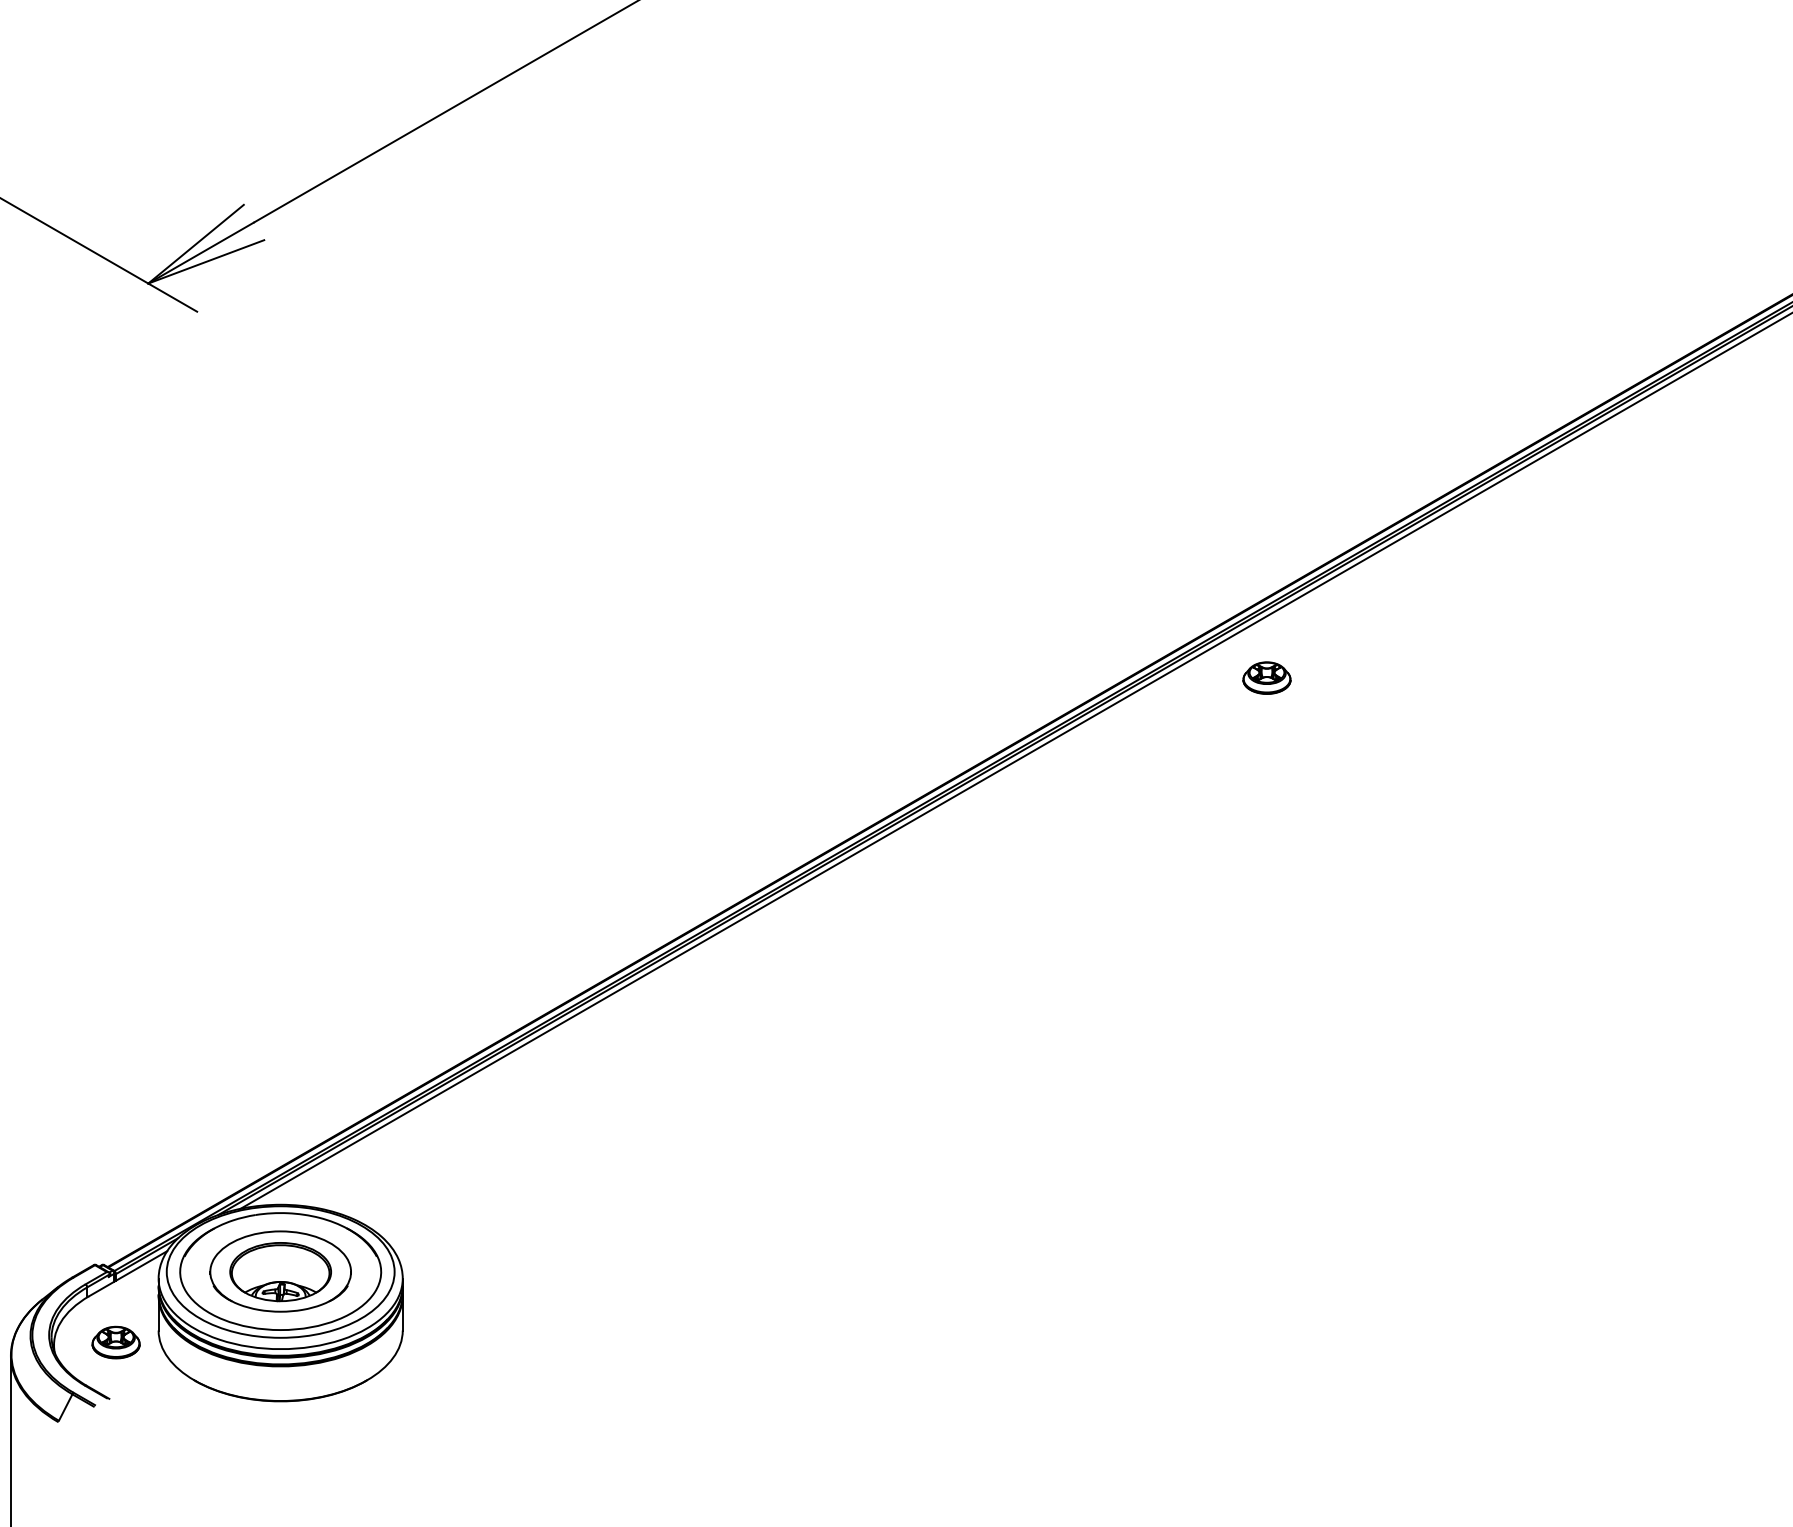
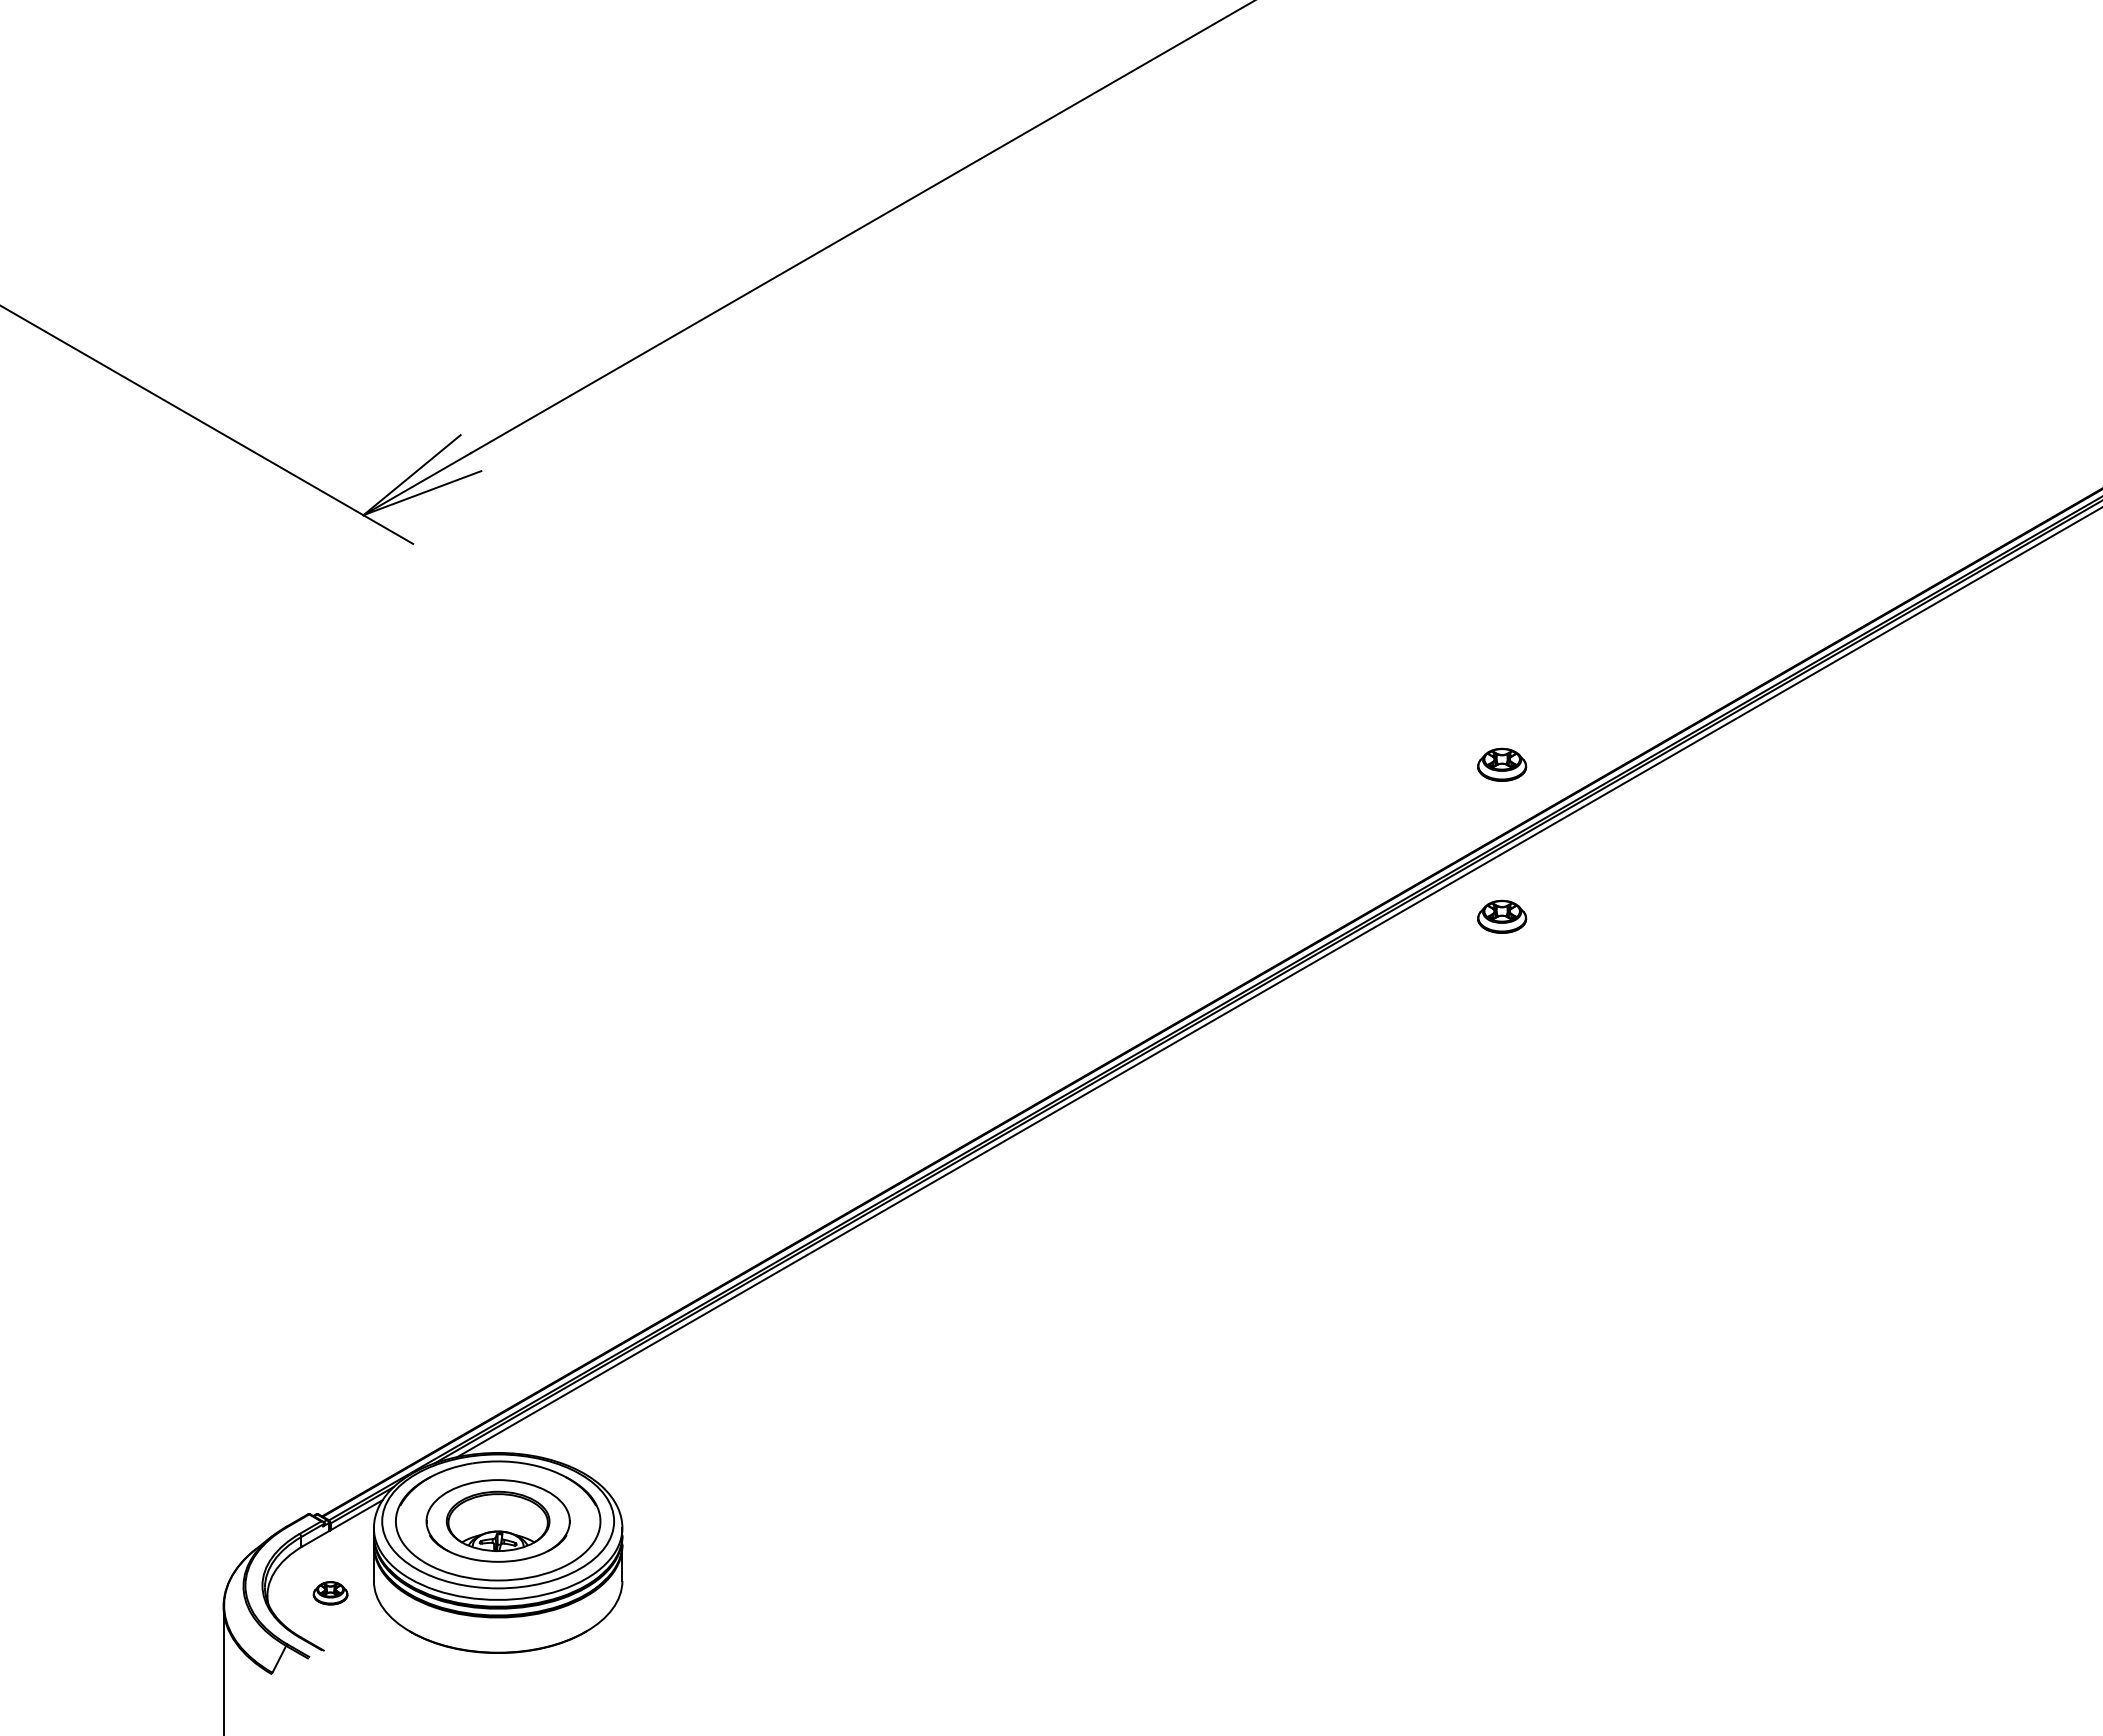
part: (1267, 528) -> (1502, 764), added
part: (115, 1342) -> (330, 1593), size x0.7

